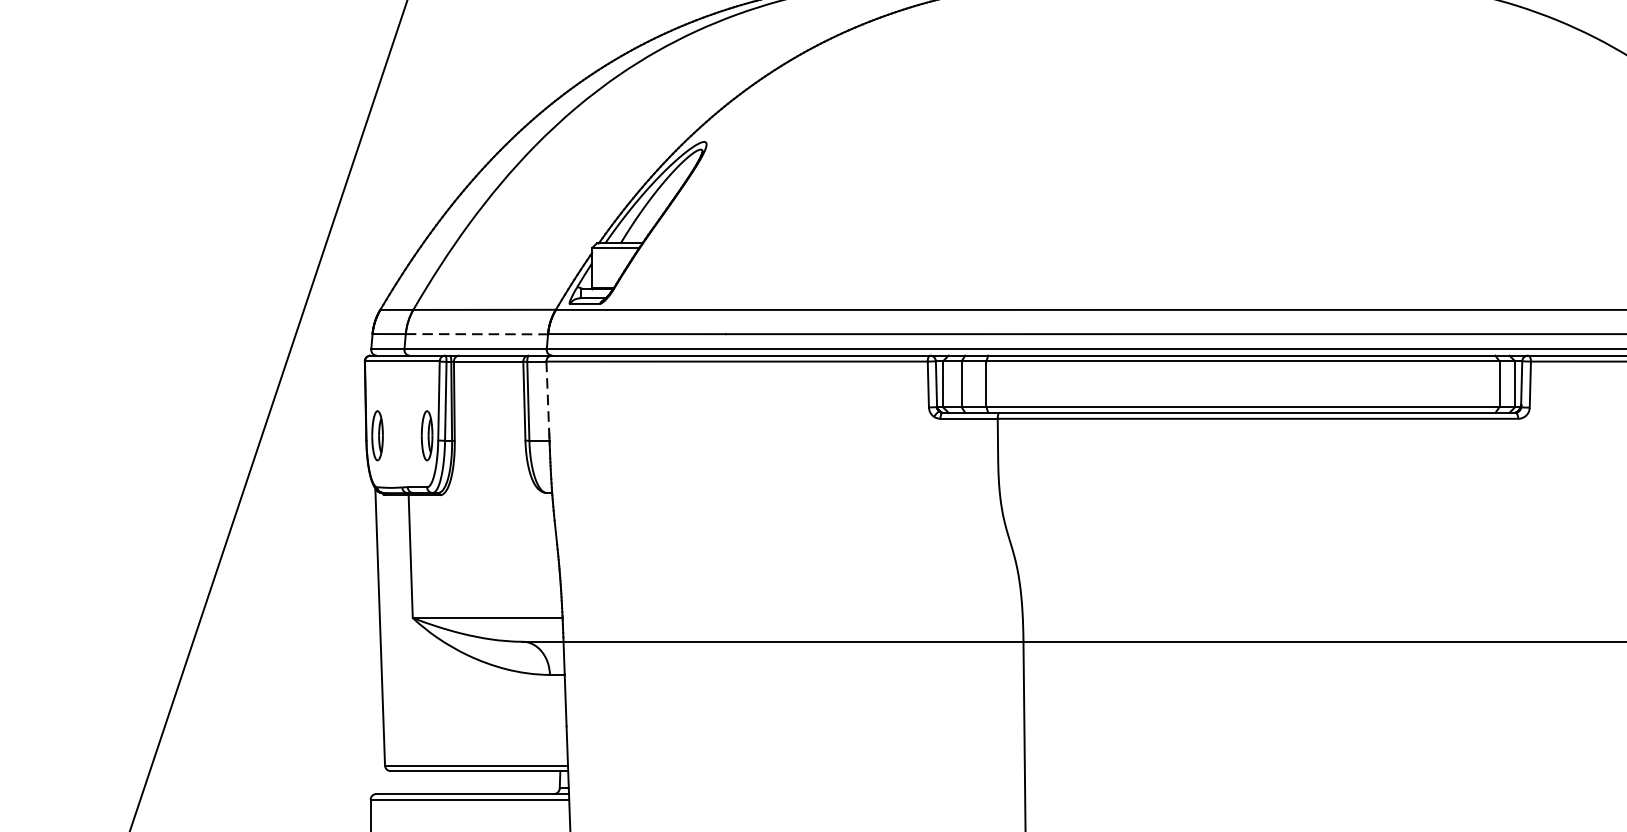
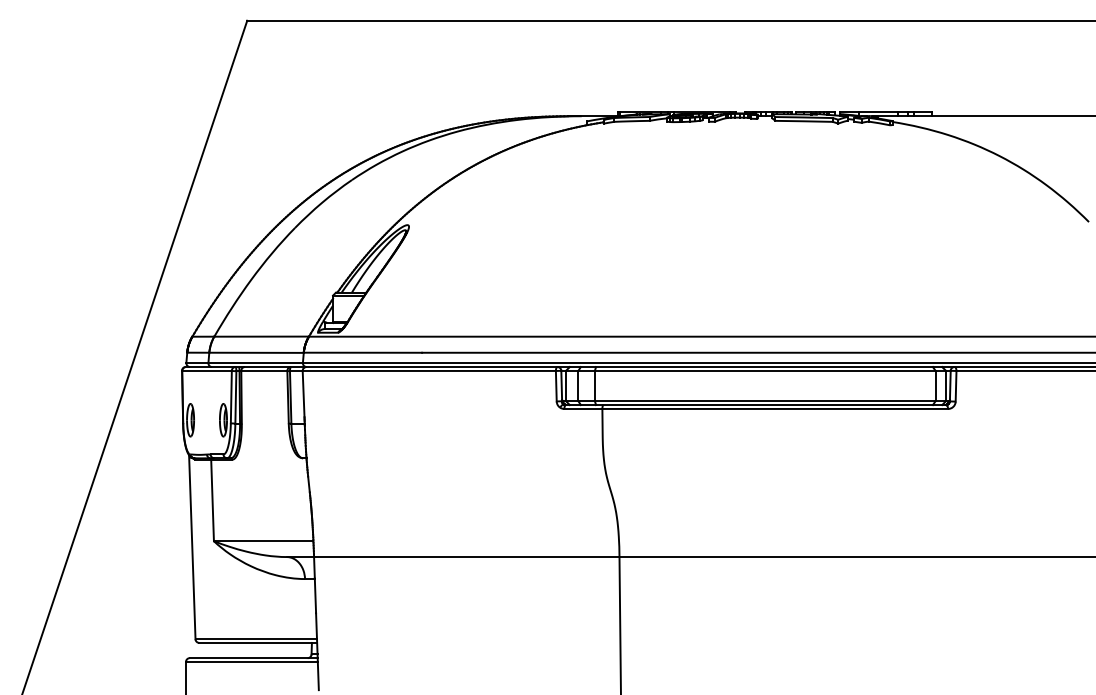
line: (478, 333) -> (257, 352), dashed -> solid
line: (547, 396) -> (303, 394), dashed -> solid

